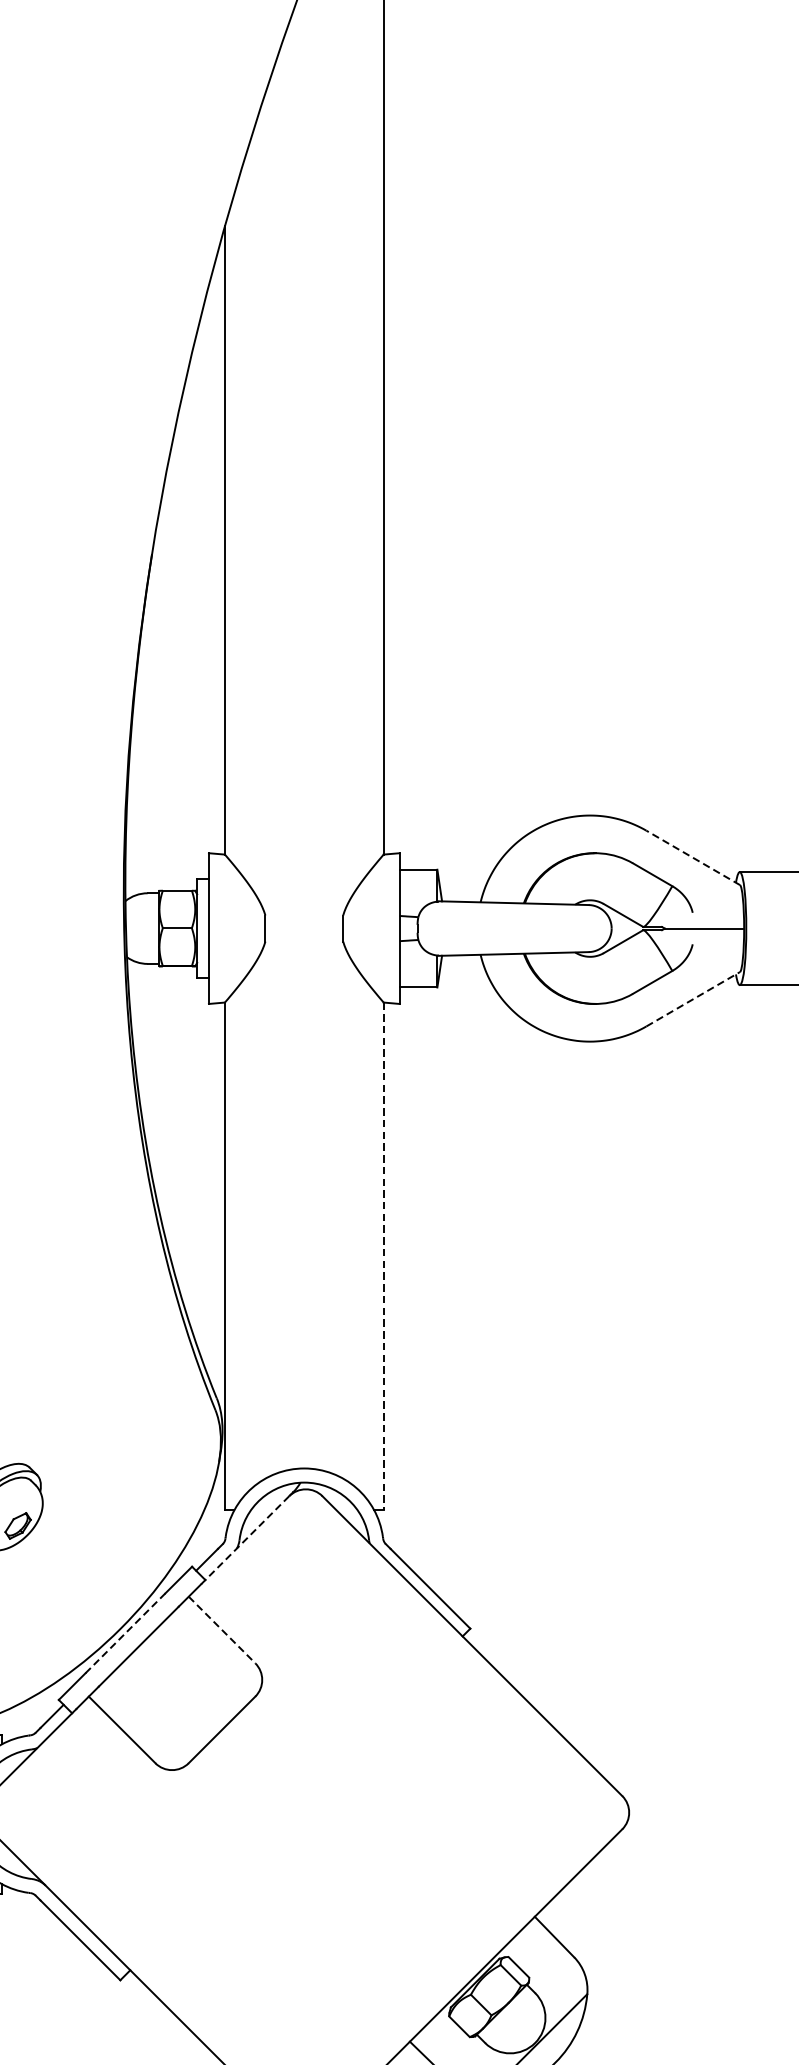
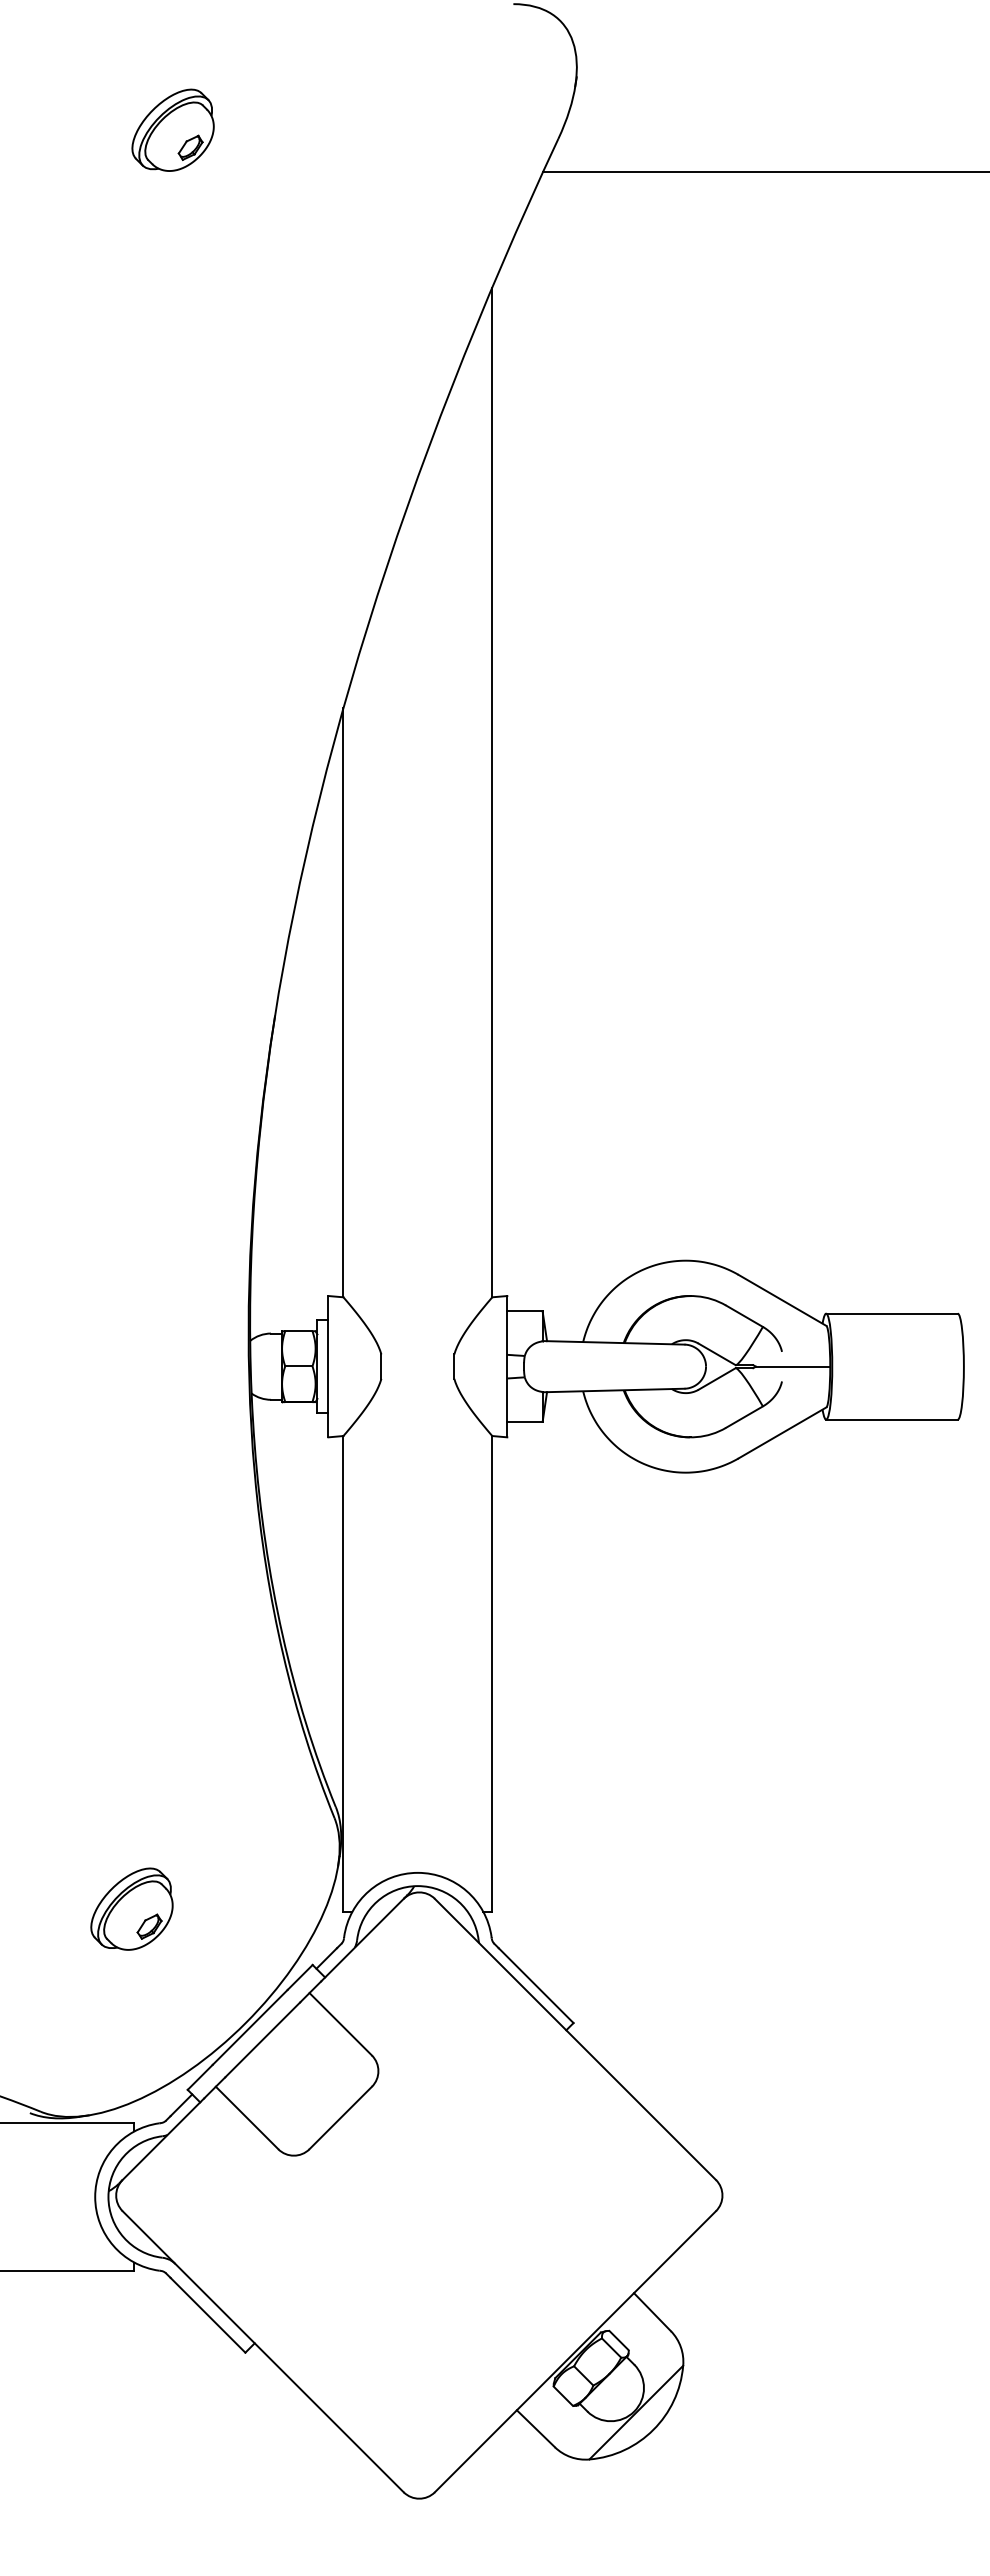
line: (693, 858) -> (782, 1300), dashed -> solid
line: (693, 998) -> (782, 1432), dashed -> solid
line: (383, 1256) -> (492, 1674), dashed -> solid
line: (245, 1540) -> (362, 1940), dashed -> solid
line: (222, 1630) -> (341, 2024), dashed -> solid
line: (125, 1633) -> (250, 2027), dashed -> solid

